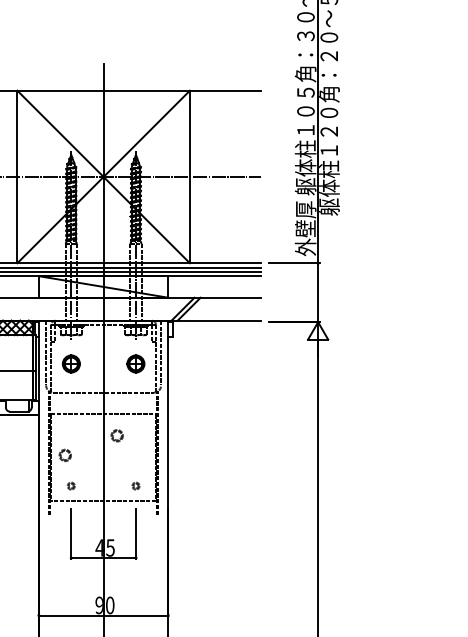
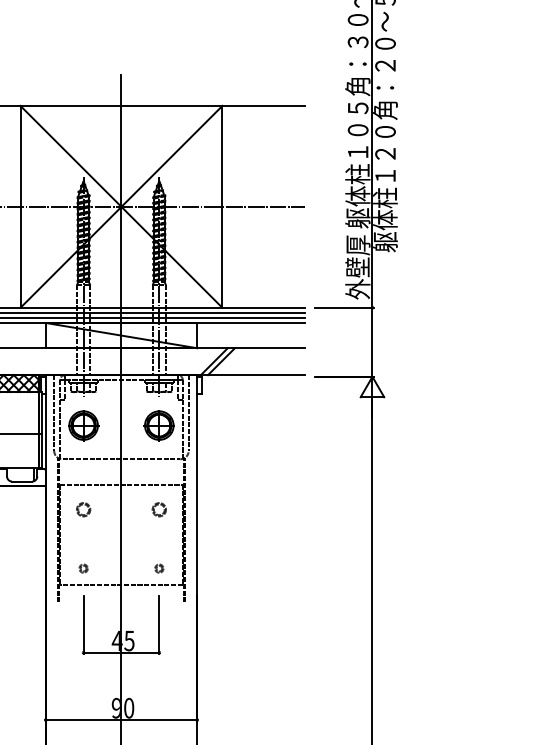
part: (71, 363) -> (83, 425), size x1.43
part: (135, 363) -> (158, 425), size x1.43
circle: (116, 435) -> (158, 509), moved
circle: (65, 455) -> (83, 509), moved

